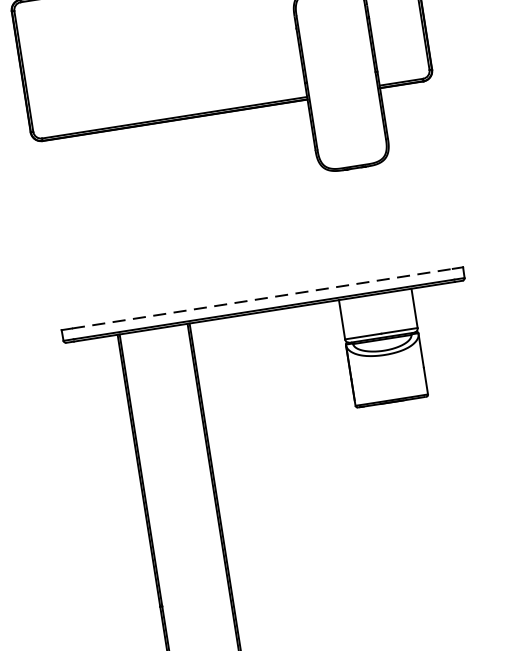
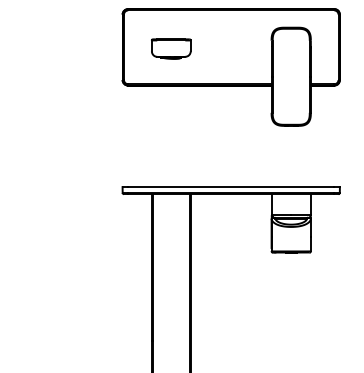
part: (111, 59) -> (171, 48), added
line: (262, 299) -> (231, 187), dashed -> solid

